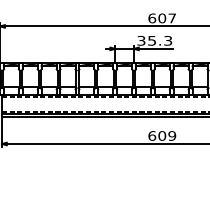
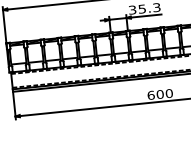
text: (171, 135) -> (168, 93), 609 -> 600

